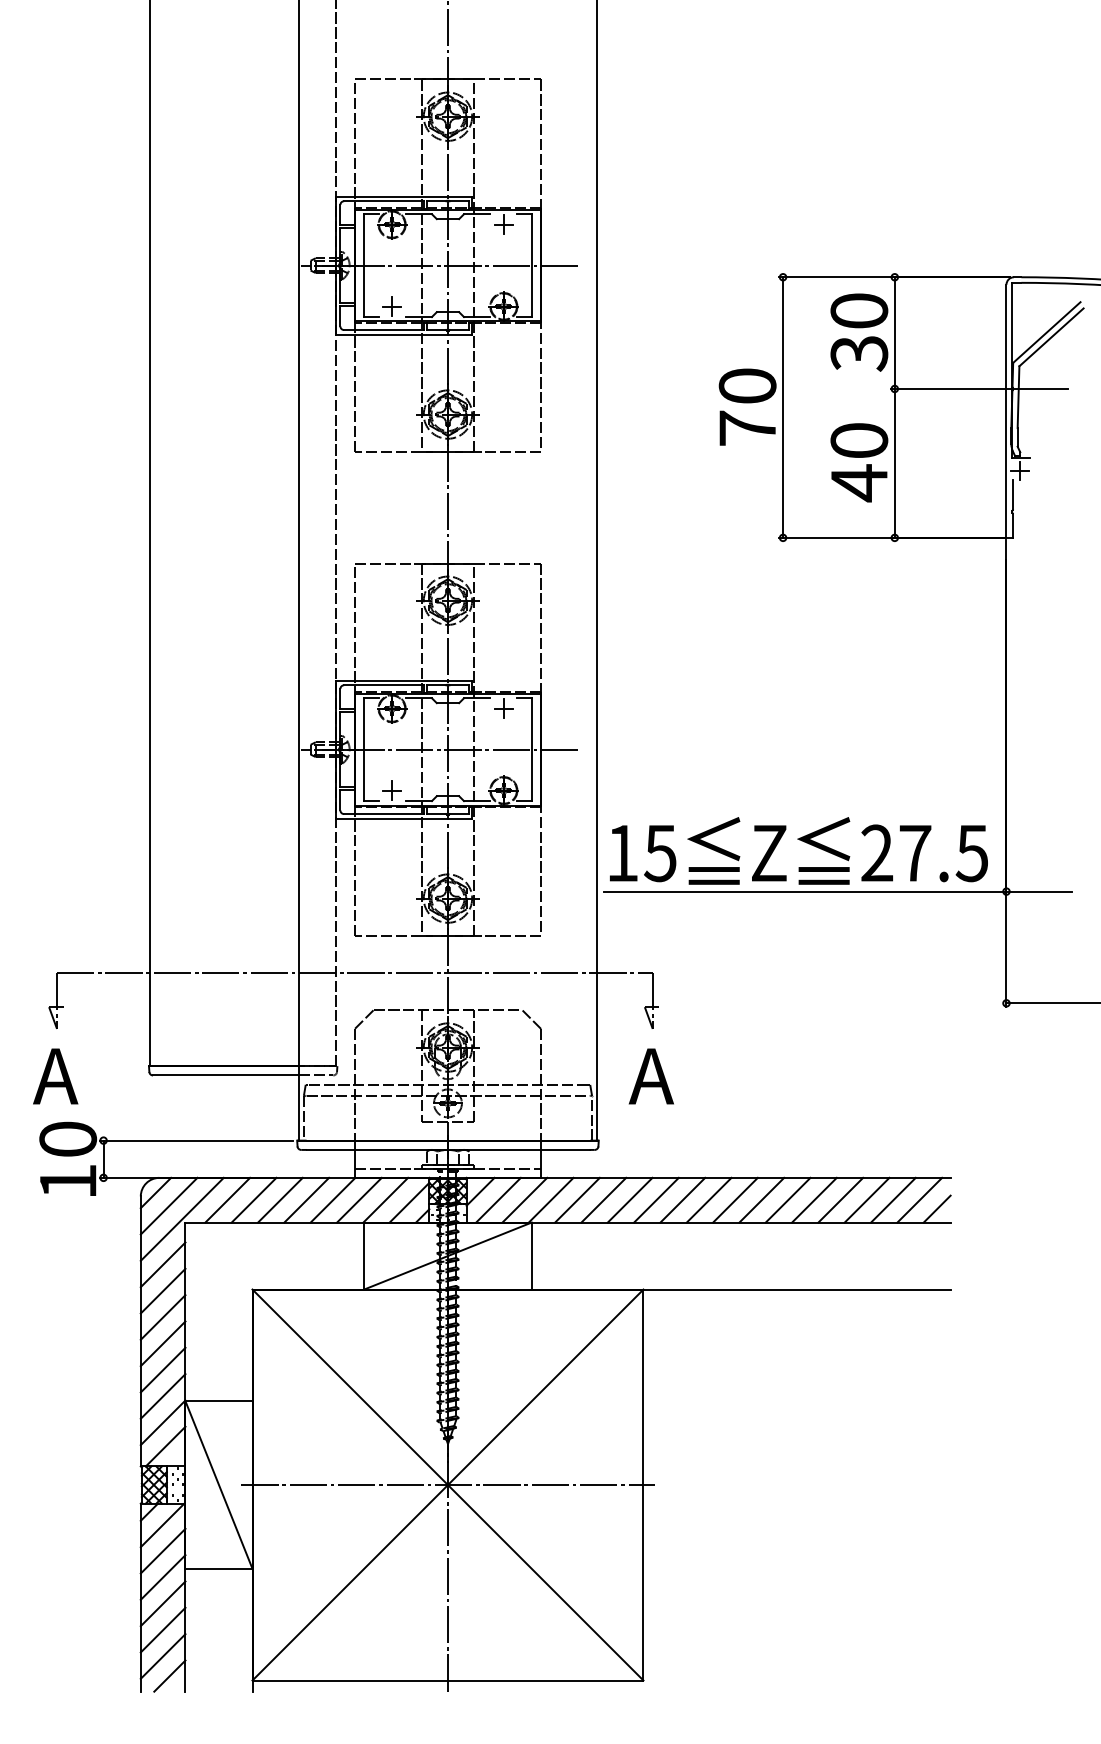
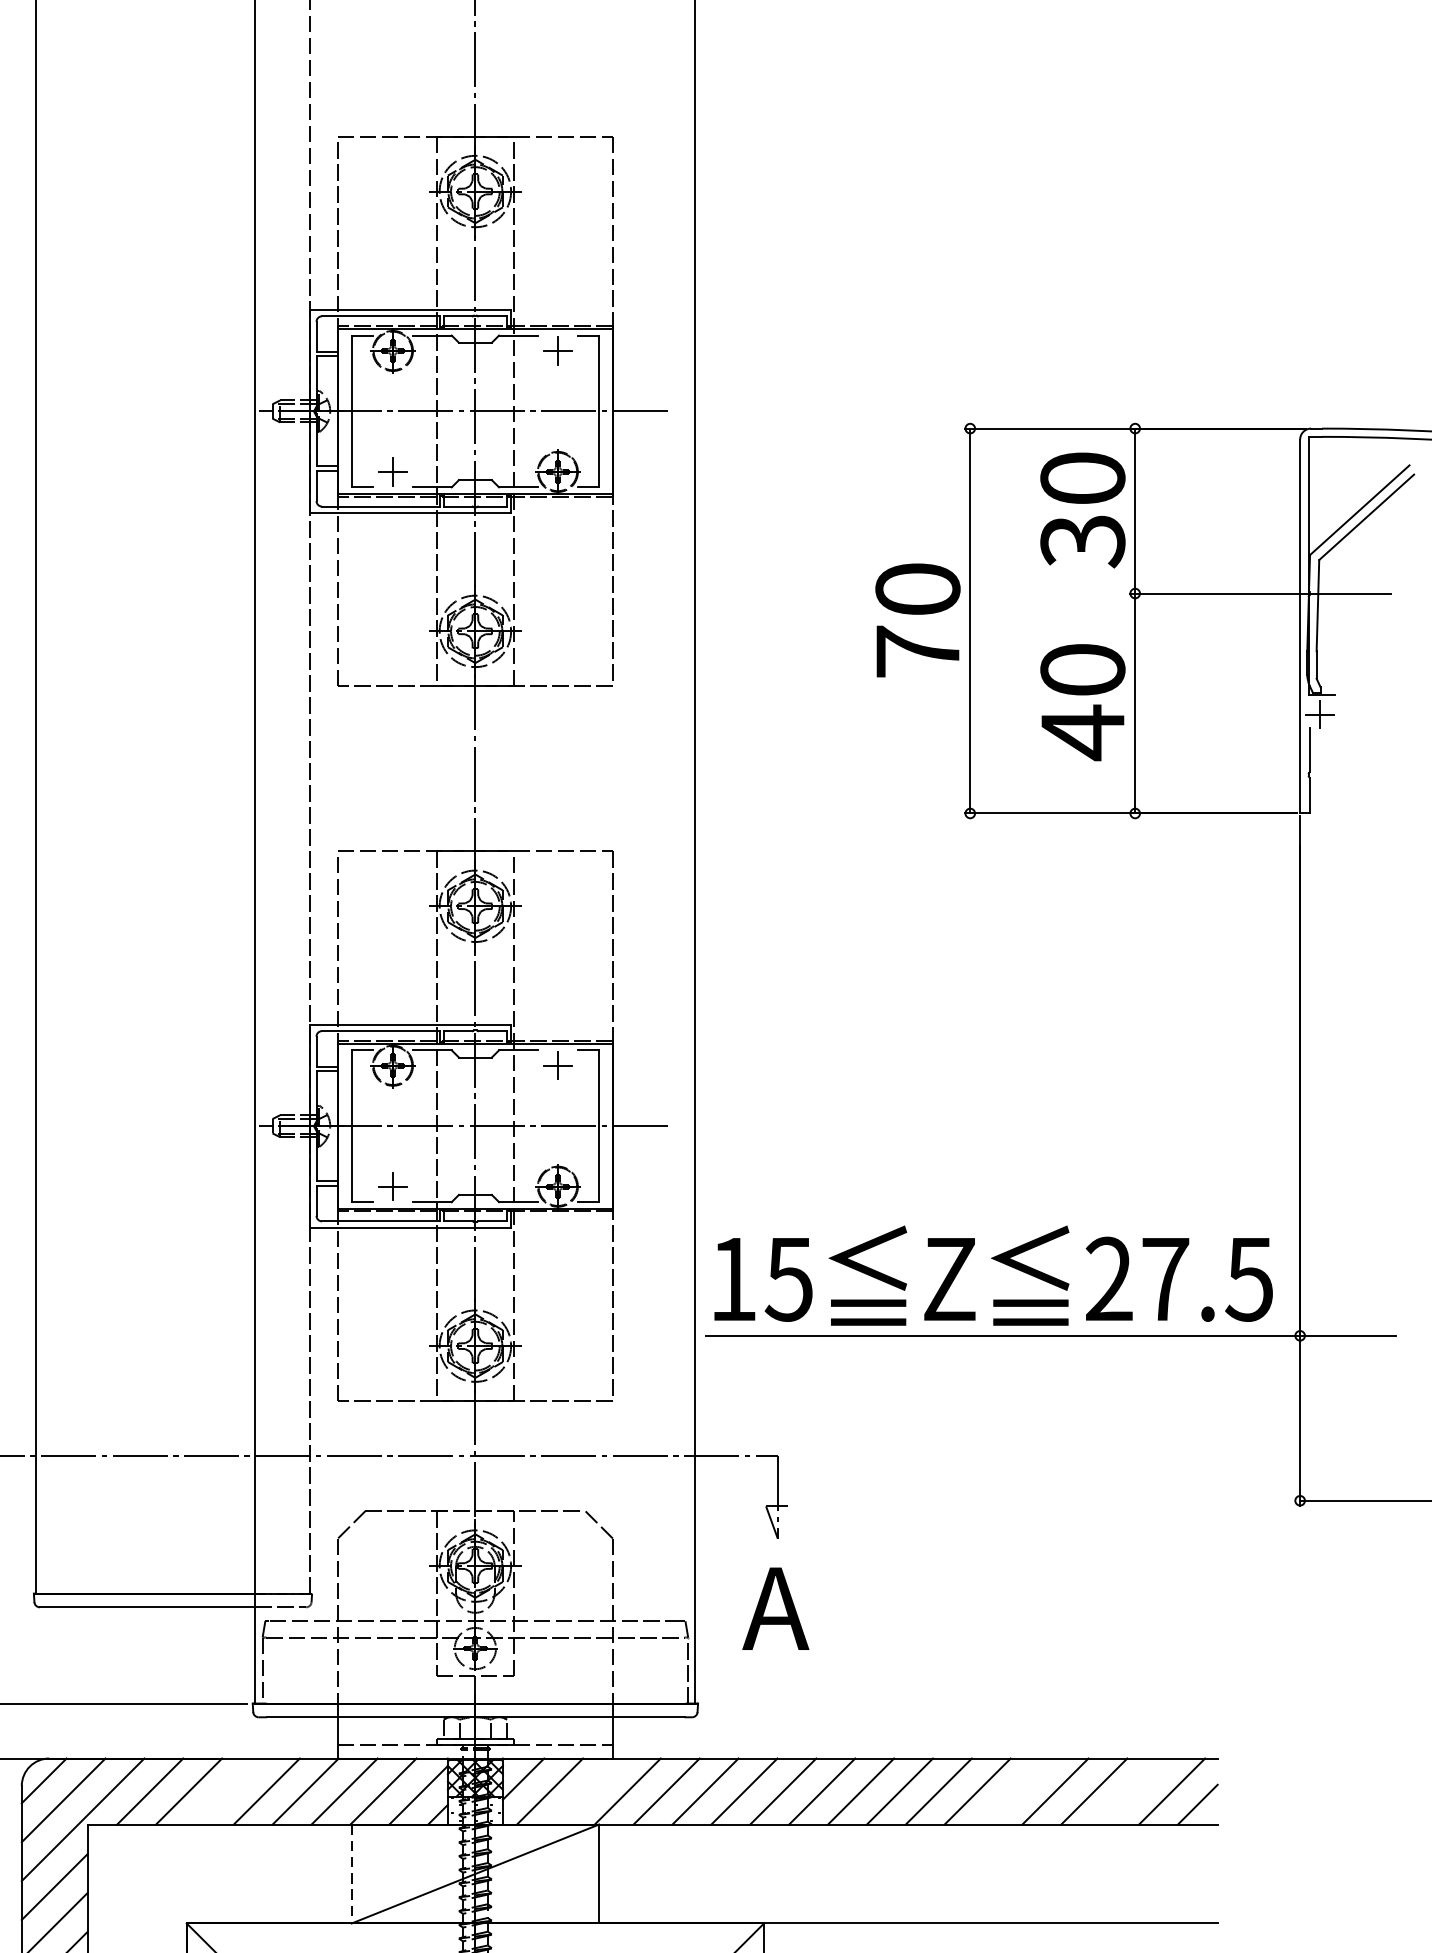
line: (280, 1199) -> (228, 1790), removed
line: (524, 1199) -> (588, 1790), removed
line: (814, 1199) -> (1016, 1790), removed
line: (893, 1199) -> (1133, 1790), removed
line: (364, 1256) -> (352, 1874), solid -> dashed

